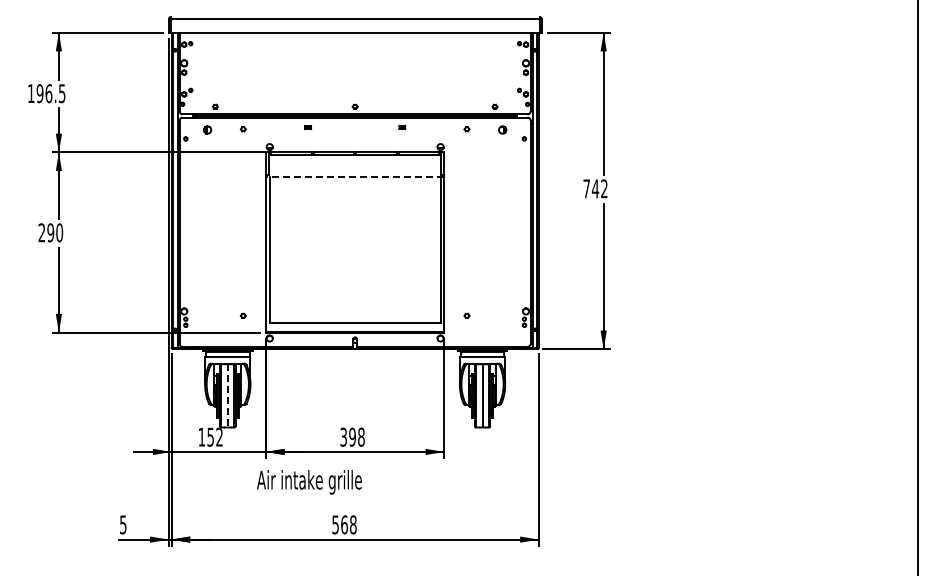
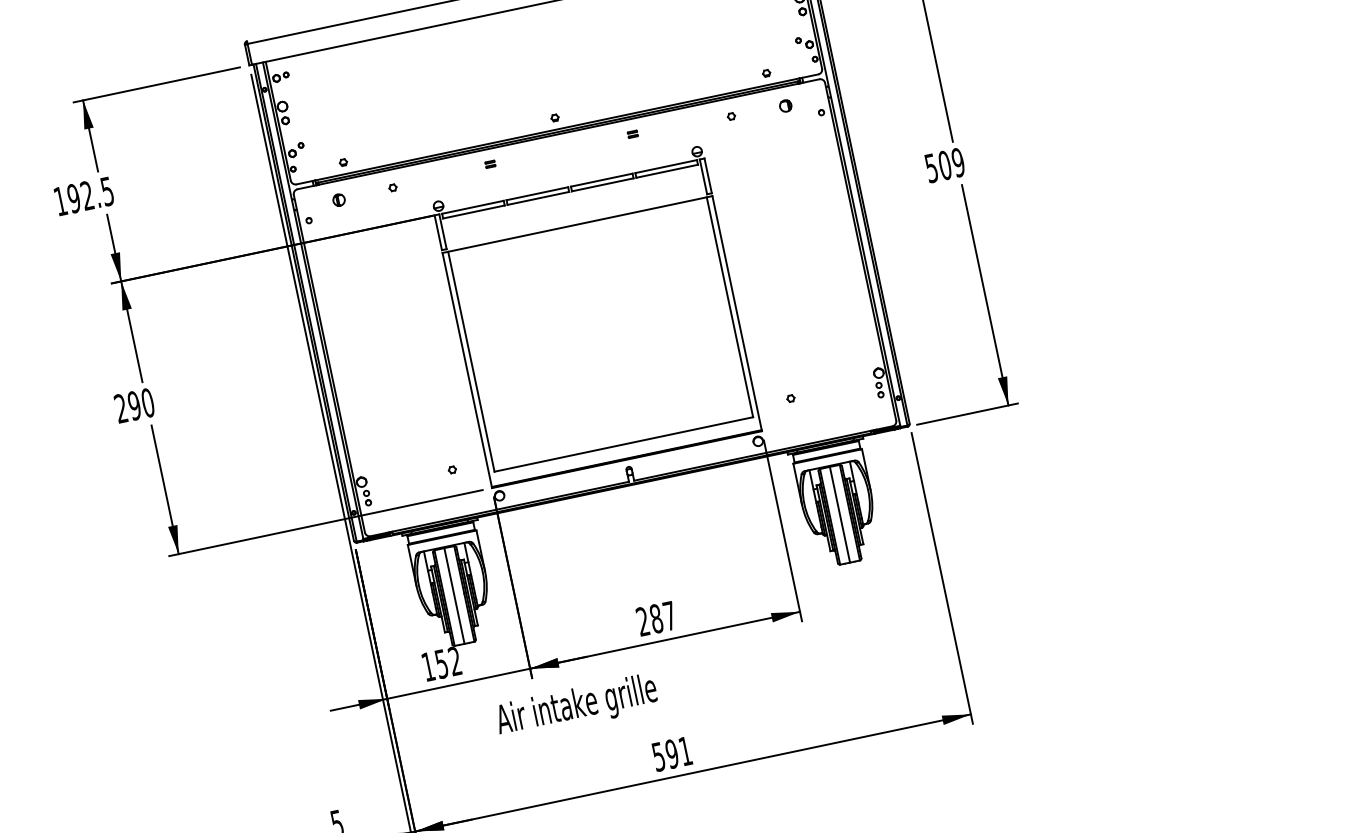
text: (48, 93) -> (86, 195), 196.5 -> 192.5
line: (354, 177) -> (576, 225), dashed -> solid
text: (595, 188) -> (944, 164), 742 -> 509
line: (227, 395) -> (453, 595), dashed -> solid
text: (352, 436) -> (656, 617), 398 -> 287
text: (309, 482) -> (576, 707), moved
text: (348, 524) -> (678, 752), 568 -> 591

